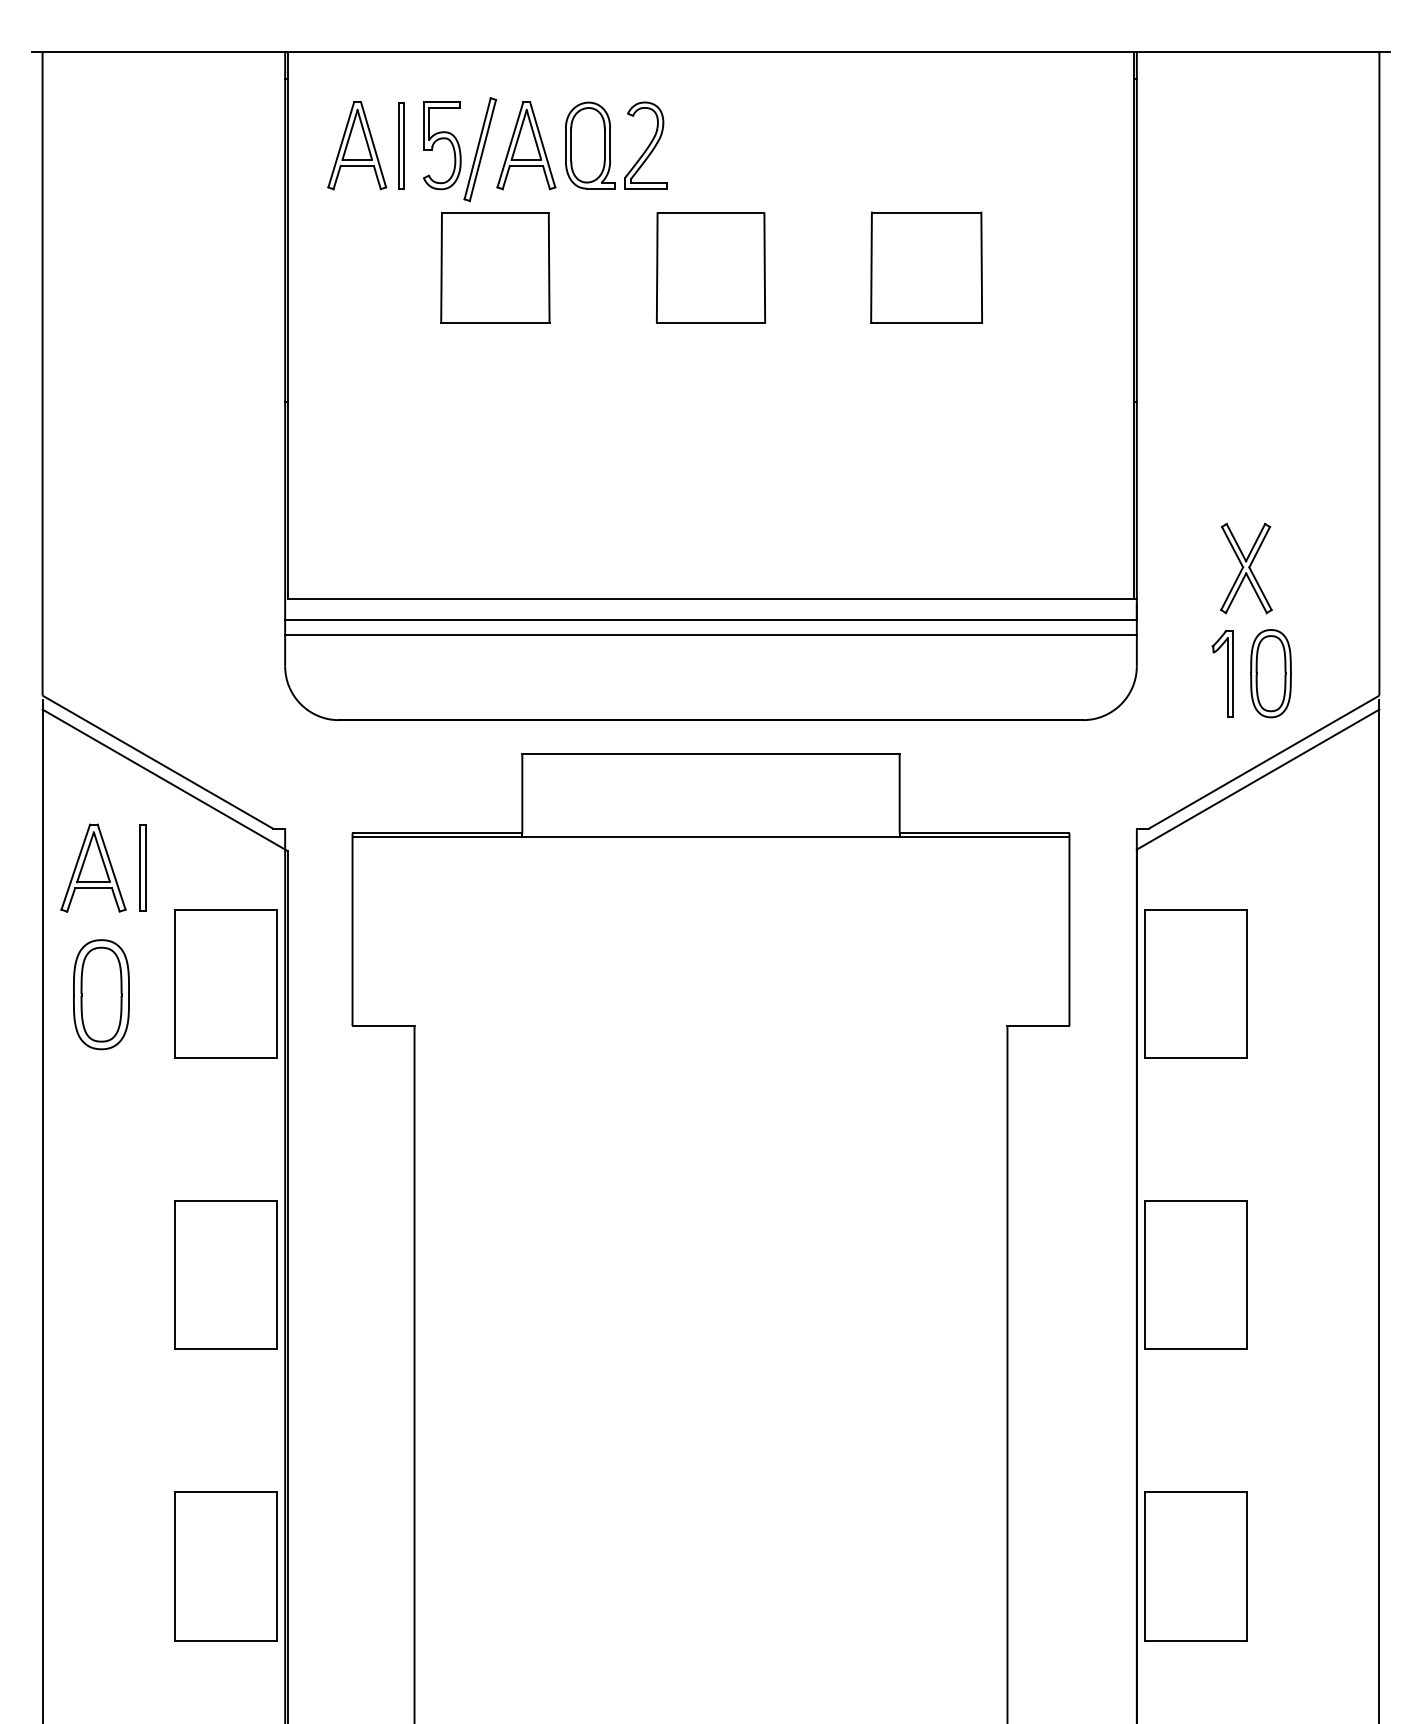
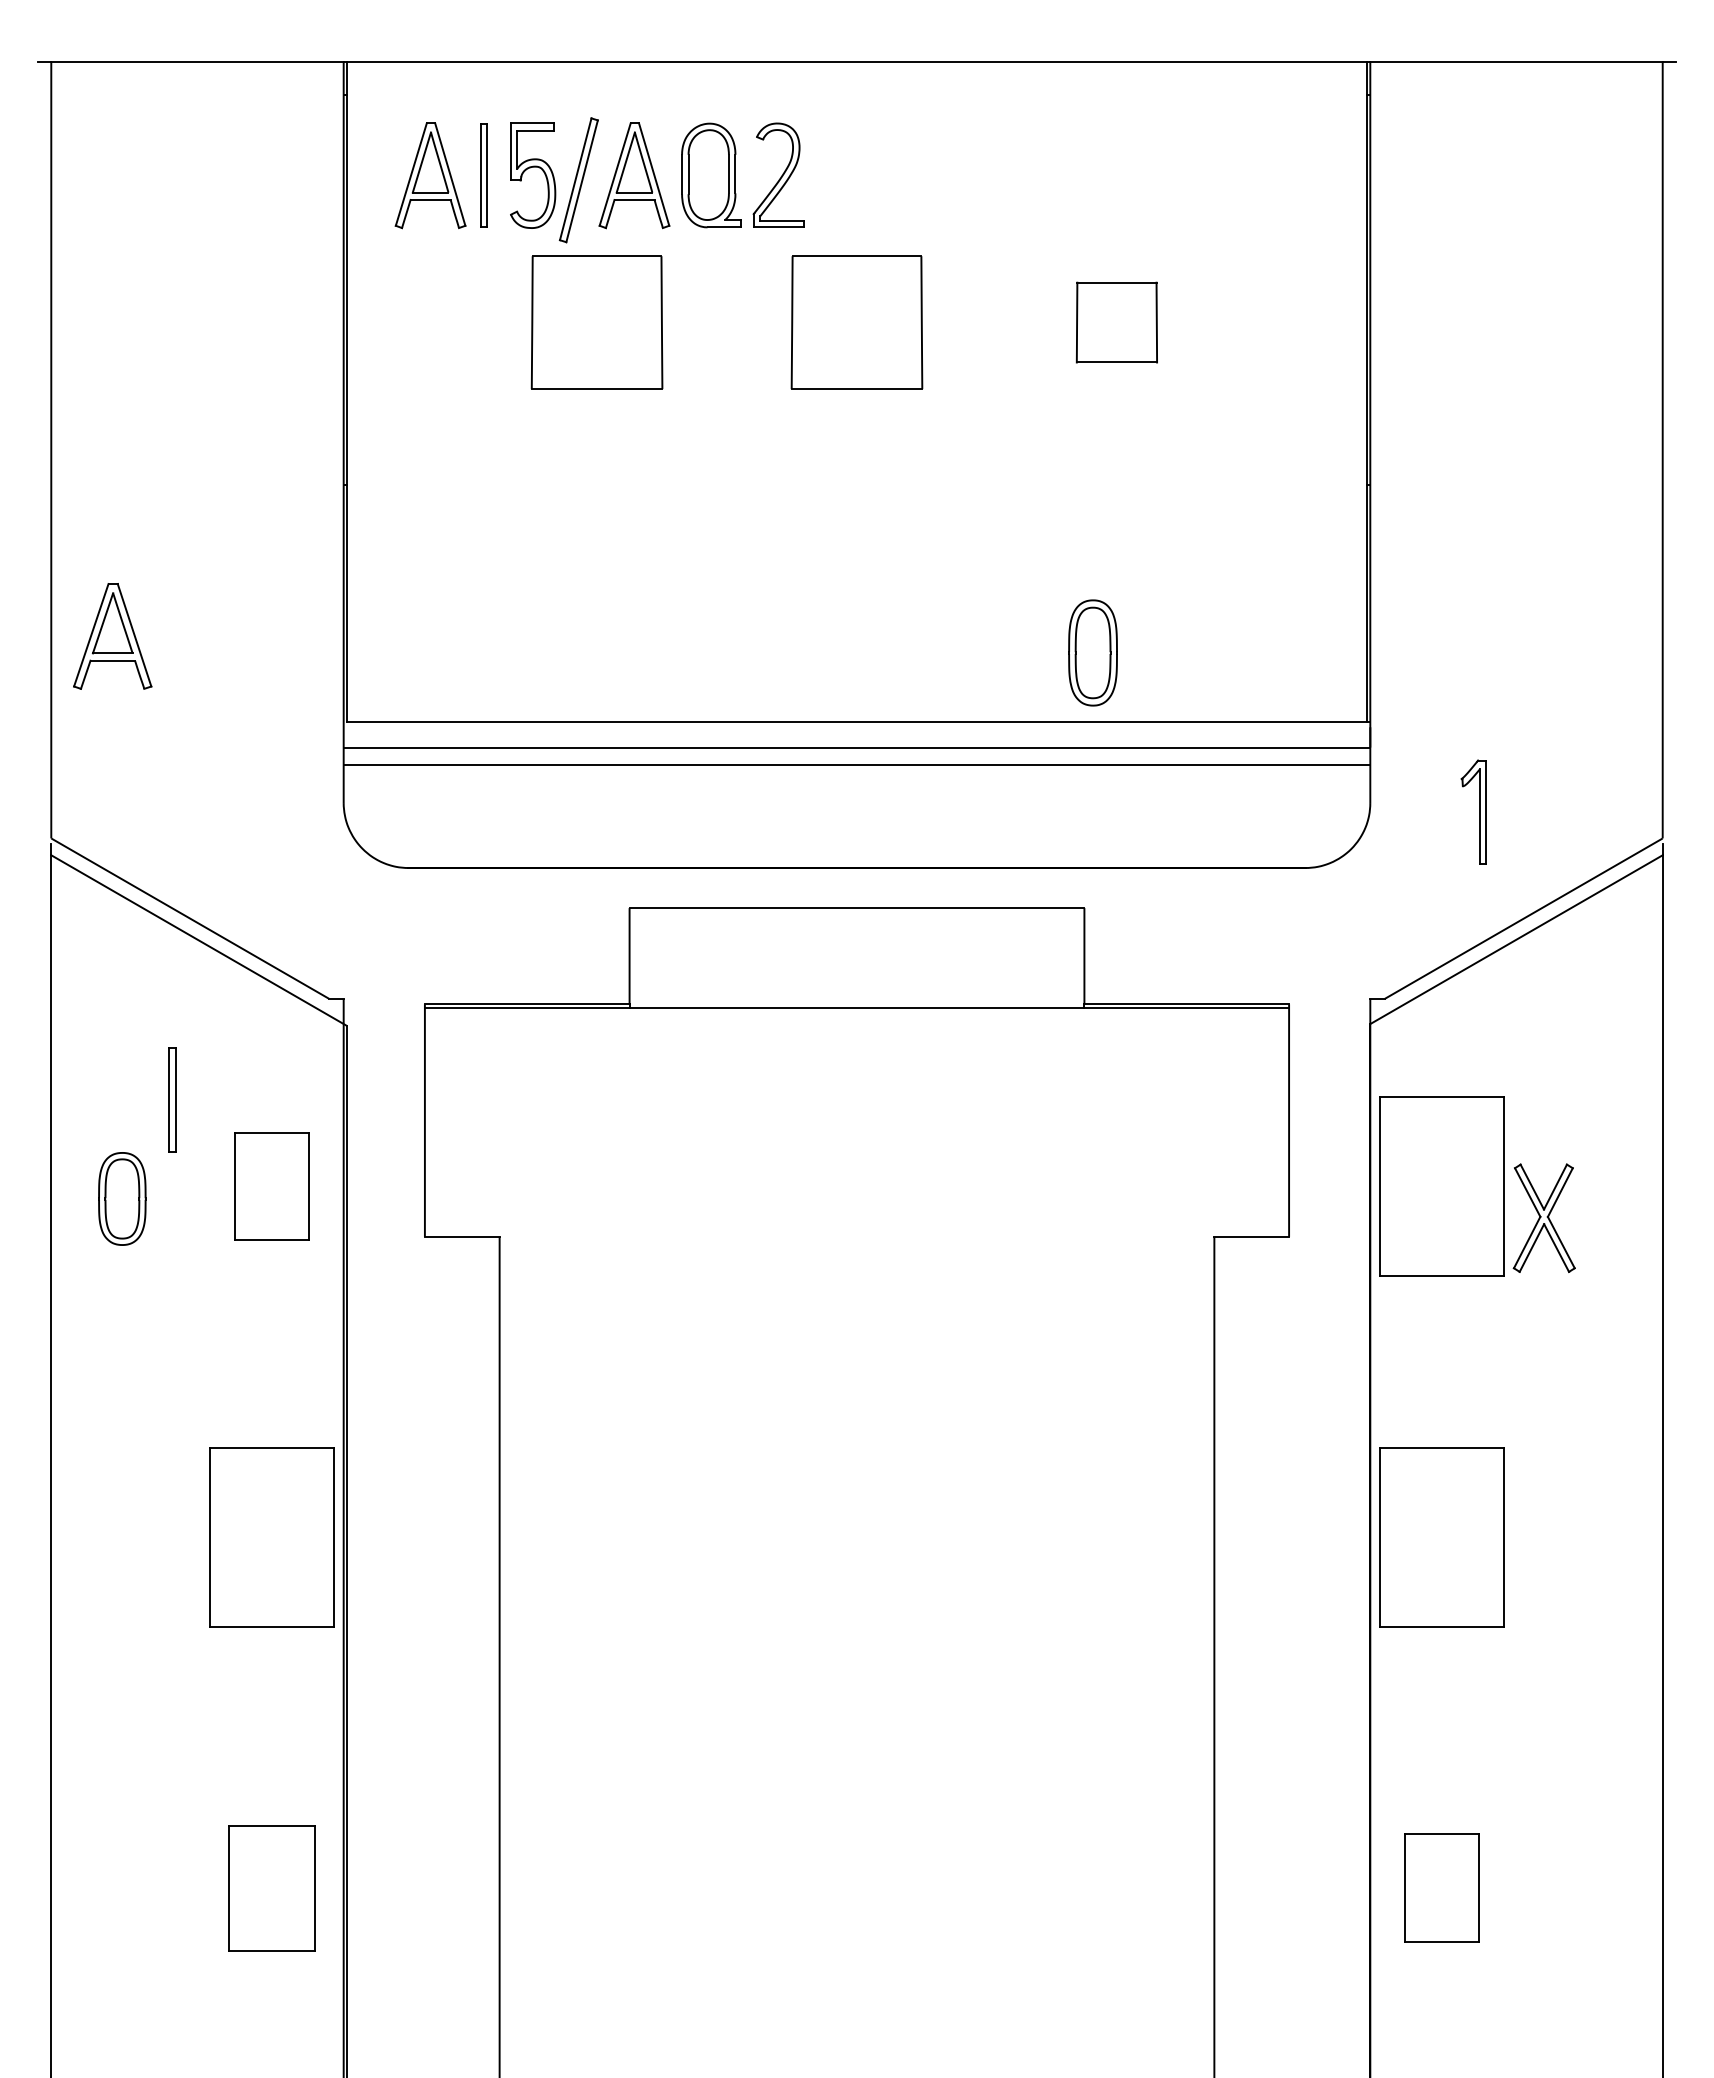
part: (926, 267) -> (1116, 322), size x0.6
part: (1245, 567) -> (1543, 1217), moved
part: (1270, 673) -> (1092, 652), moved
part: (143, 867) -> (172, 1099), moved
part: (93, 868) -> (112, 636), moved
part: (225, 984) -> (271, 1186), size x0.6
part: (101, 994) -> (122, 1198), size x0.7
part: (225, 1565) -> (271, 1887), size x0.7
part: (1195, 1565) -> (1441, 1887), size x0.6

